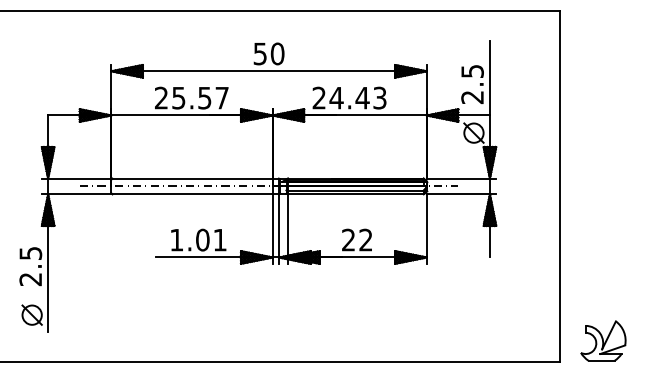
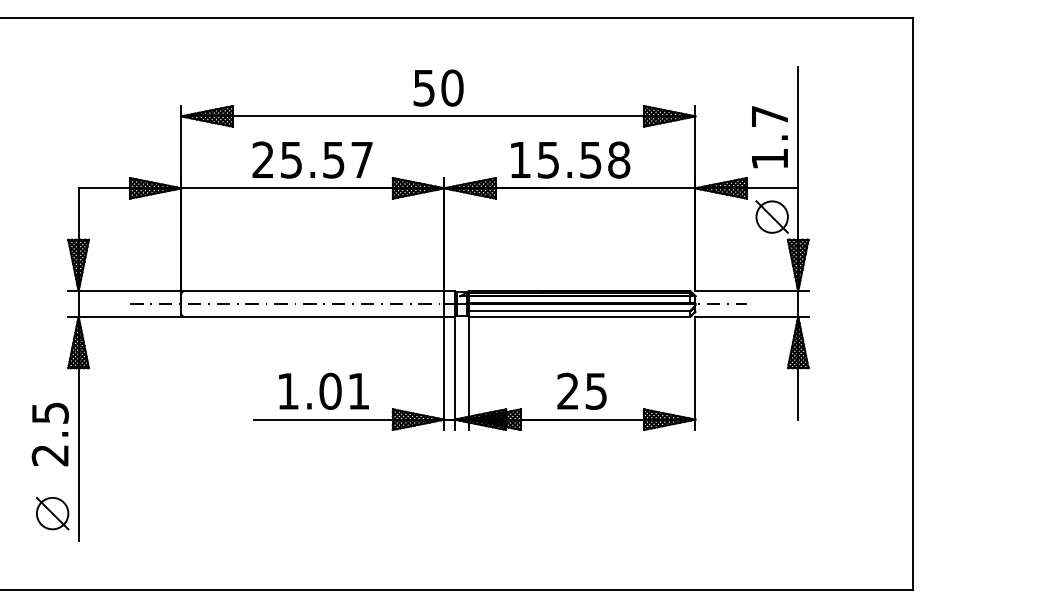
text: (472, 84) -> (769, 137), 2.5 -> 1.7
text: (349, 97) -> (569, 159), 24.43 -> 15.58
text: (365, 239) -> (595, 390), 22 -> 25
part: (603, 340) -> (983, 554), removed

